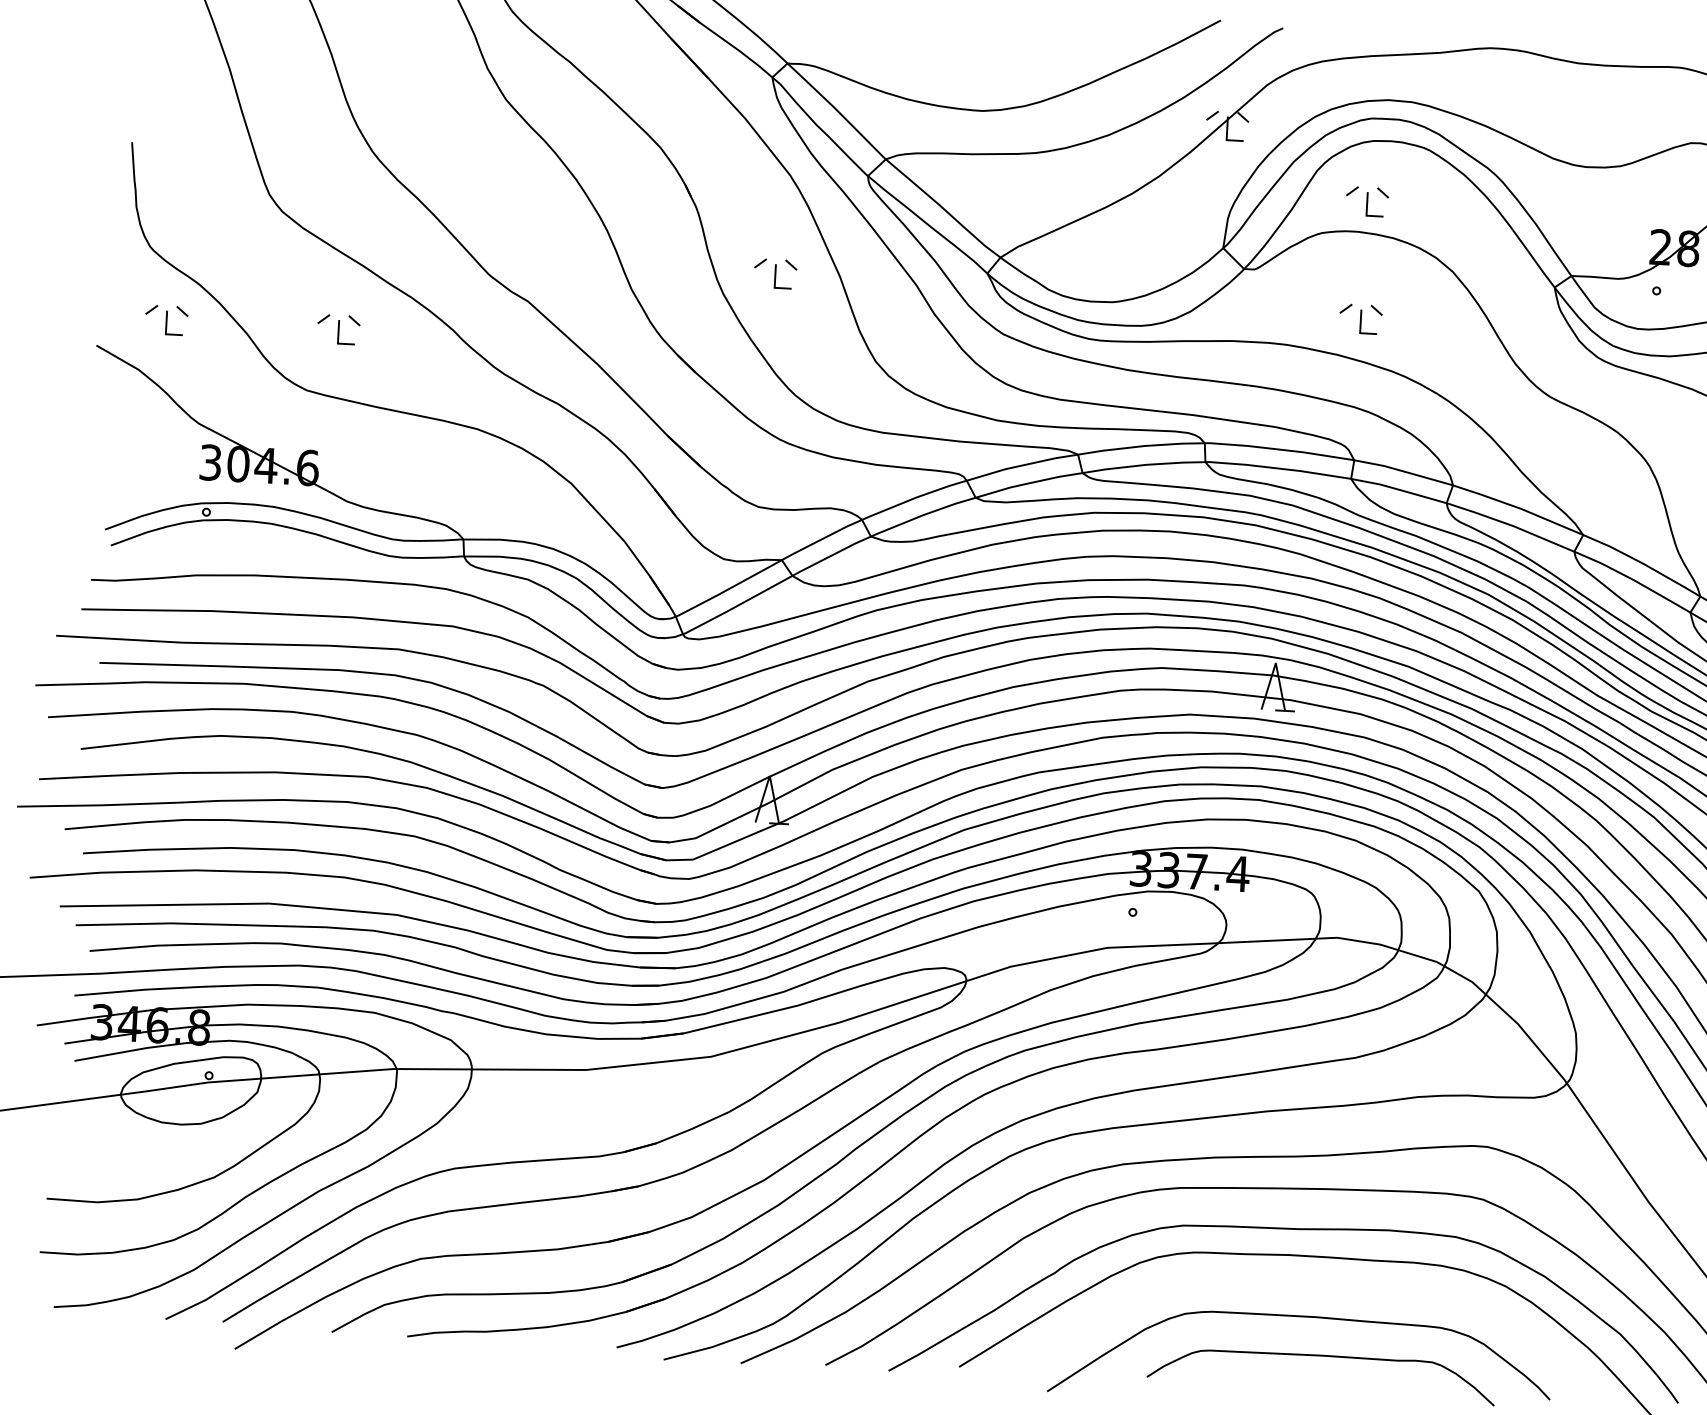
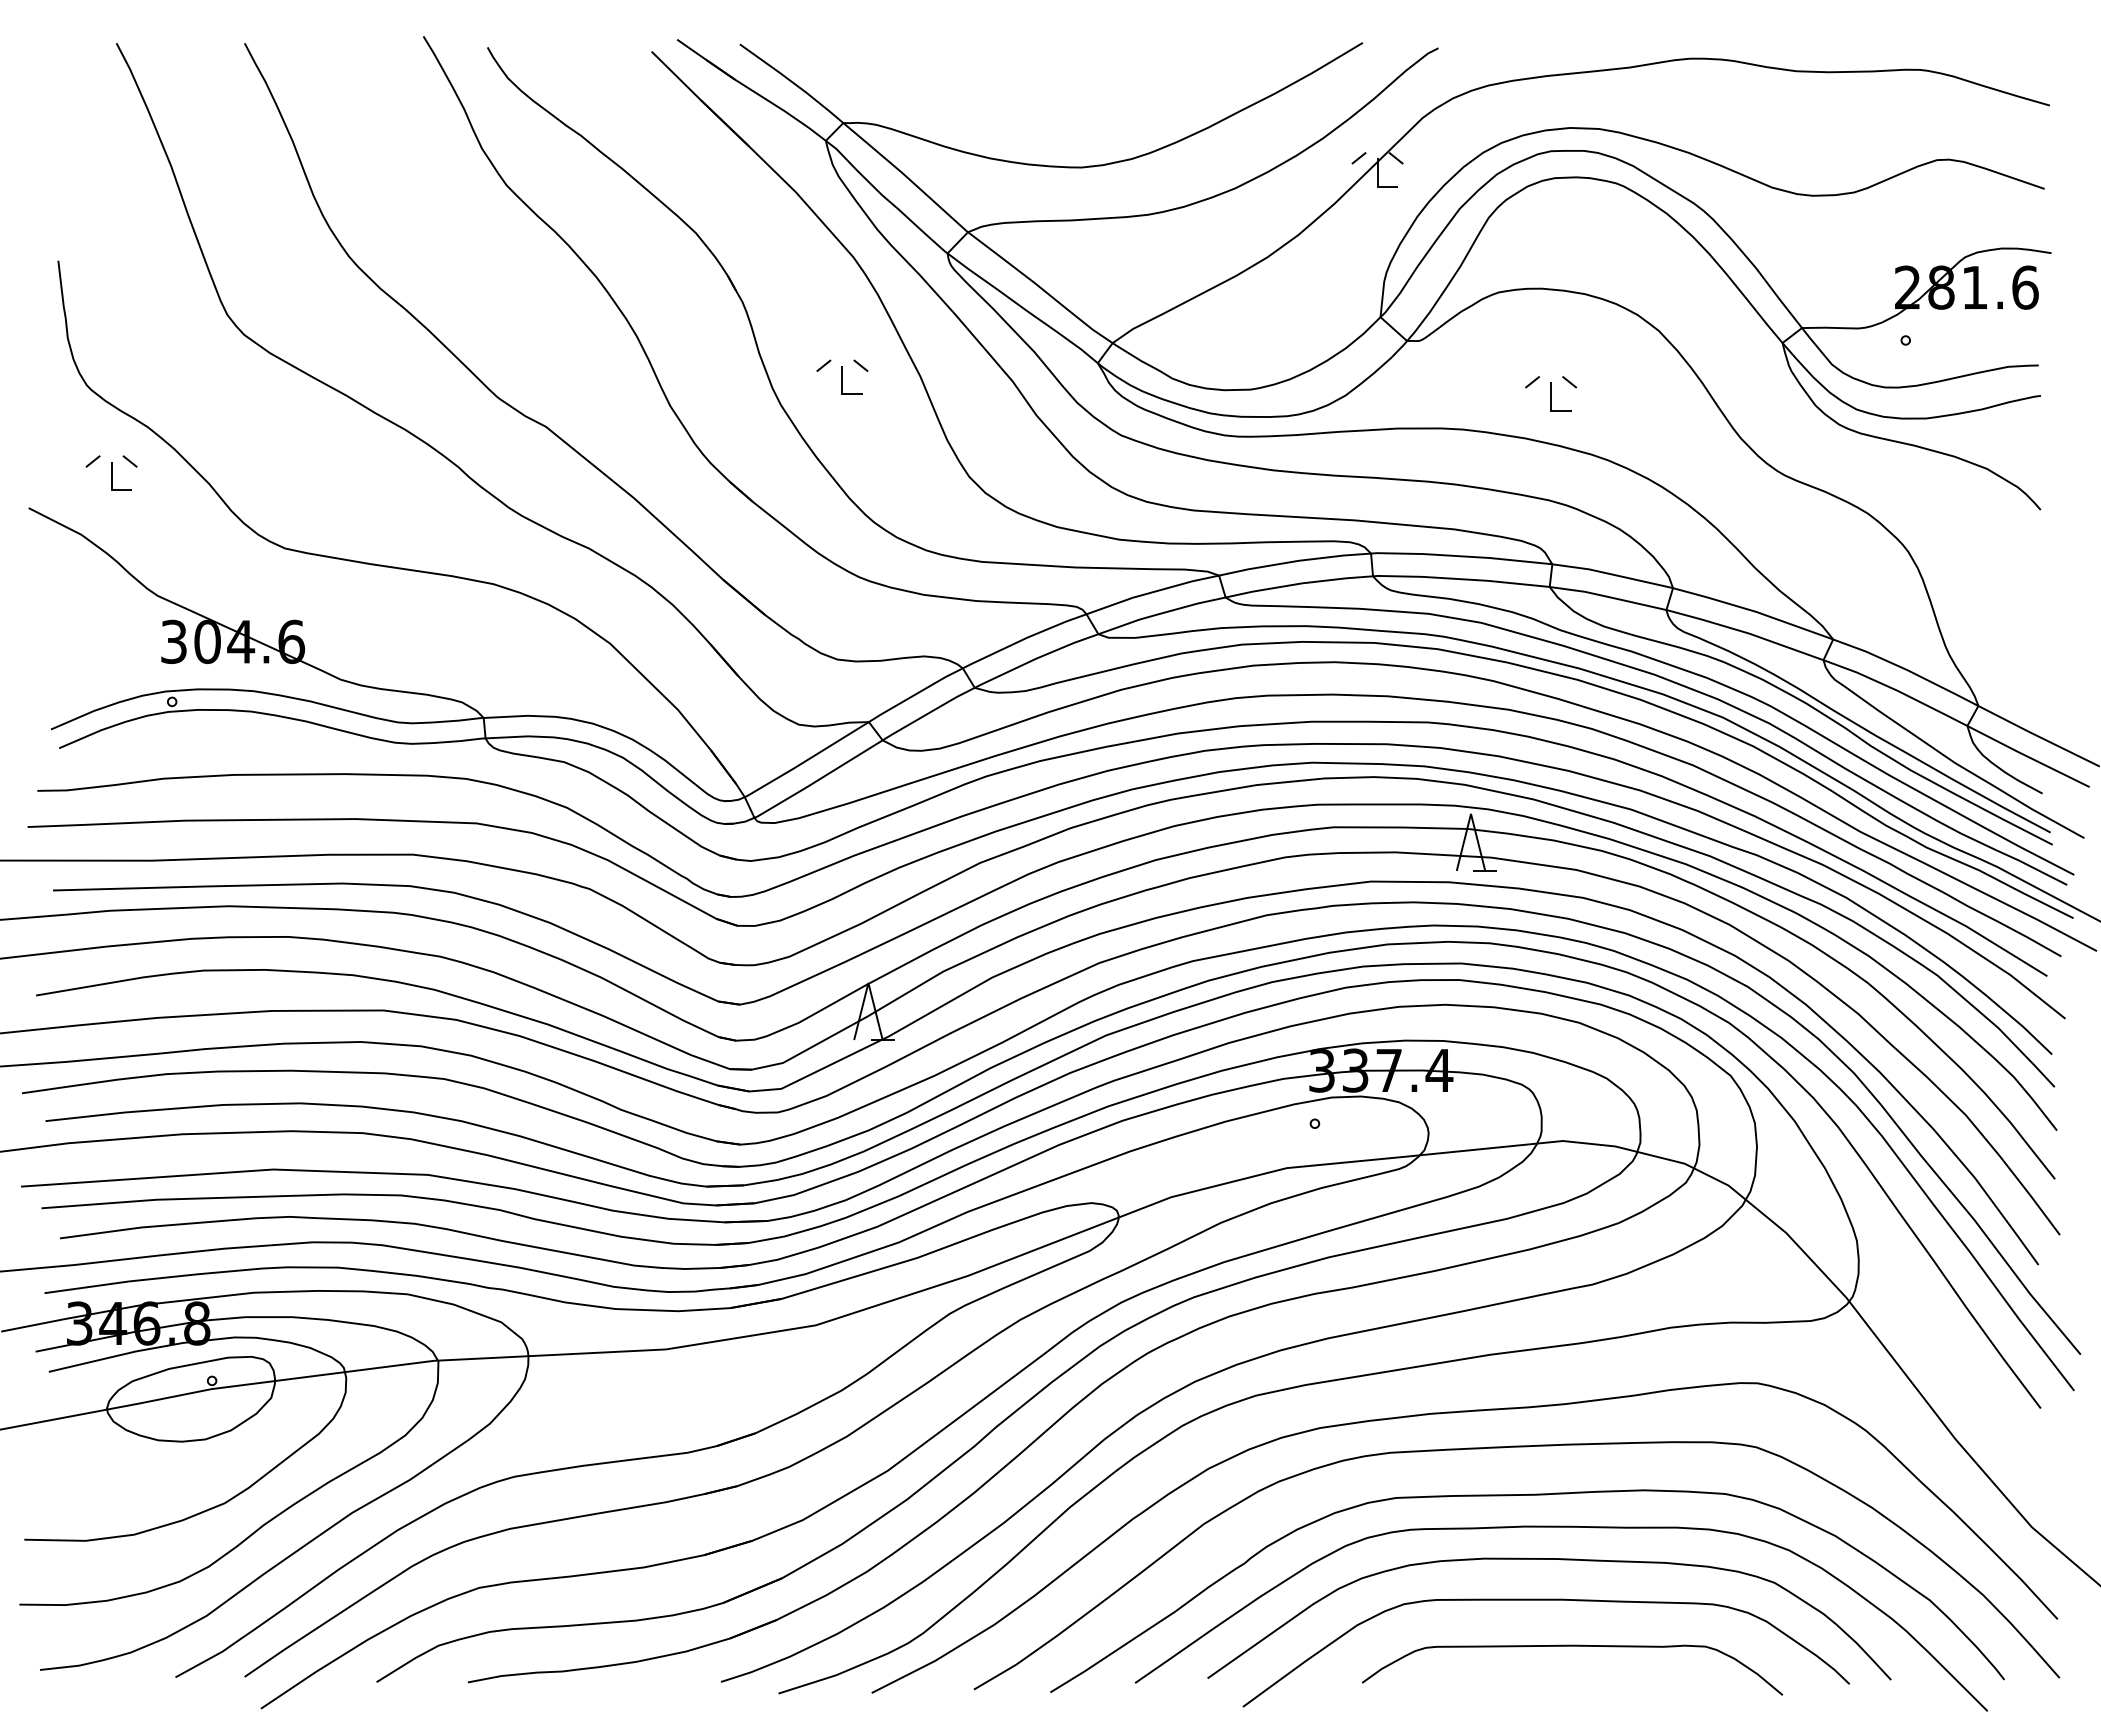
part: (1367, 201) -> (1551, 251), removed
part: (338, 329) -> (319, 472), removed
curve: (1307, 1283) -> (1549, 1559), added

